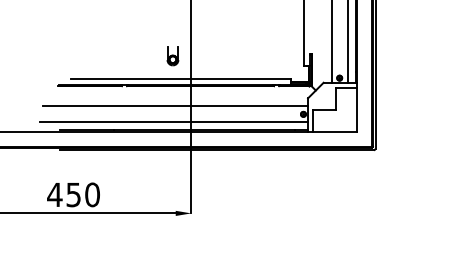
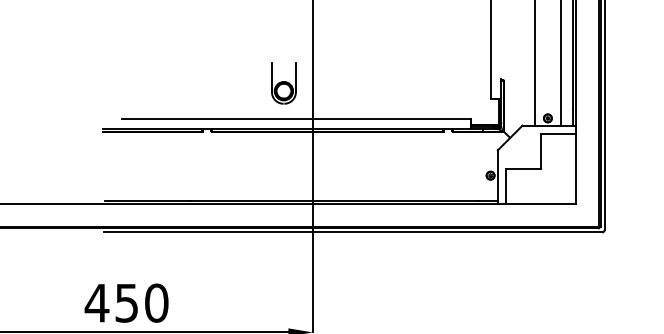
part: (172, 56) -> (283, 84), size x1.4
line: (175, 106) -> (288, 163), removed
line: (174, 122) -> (286, 188), removed

